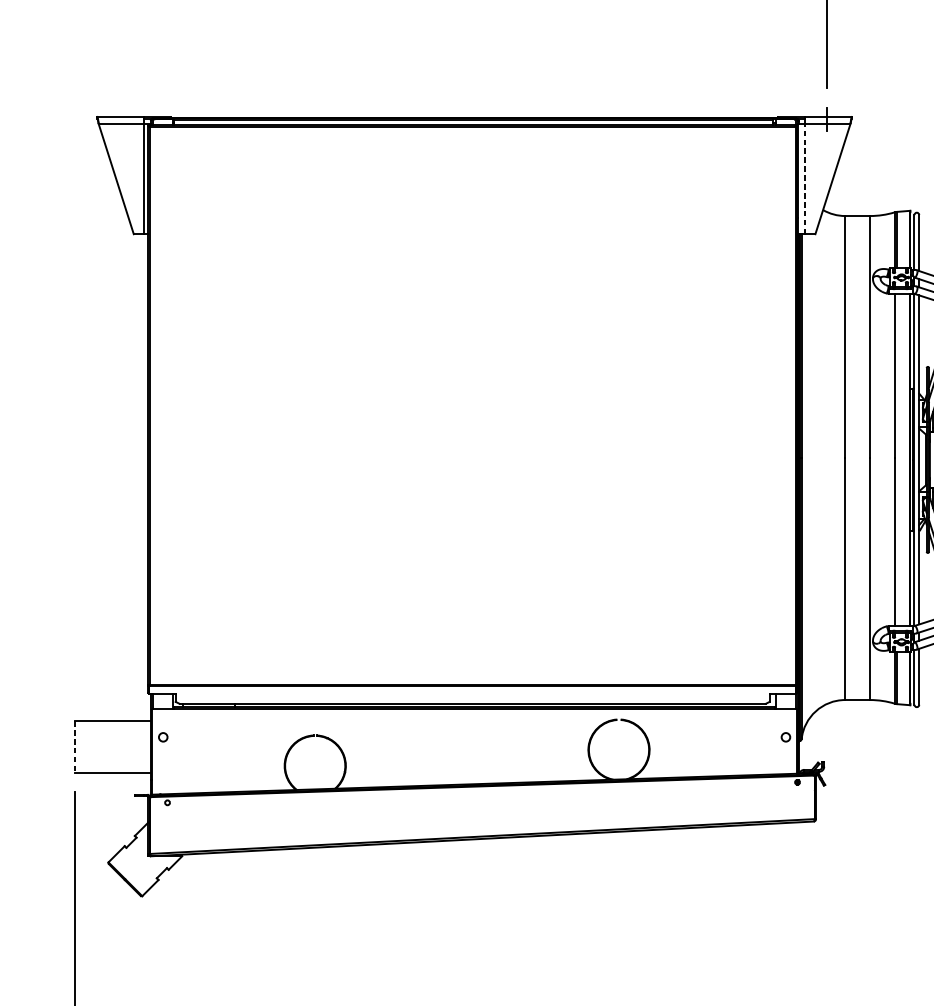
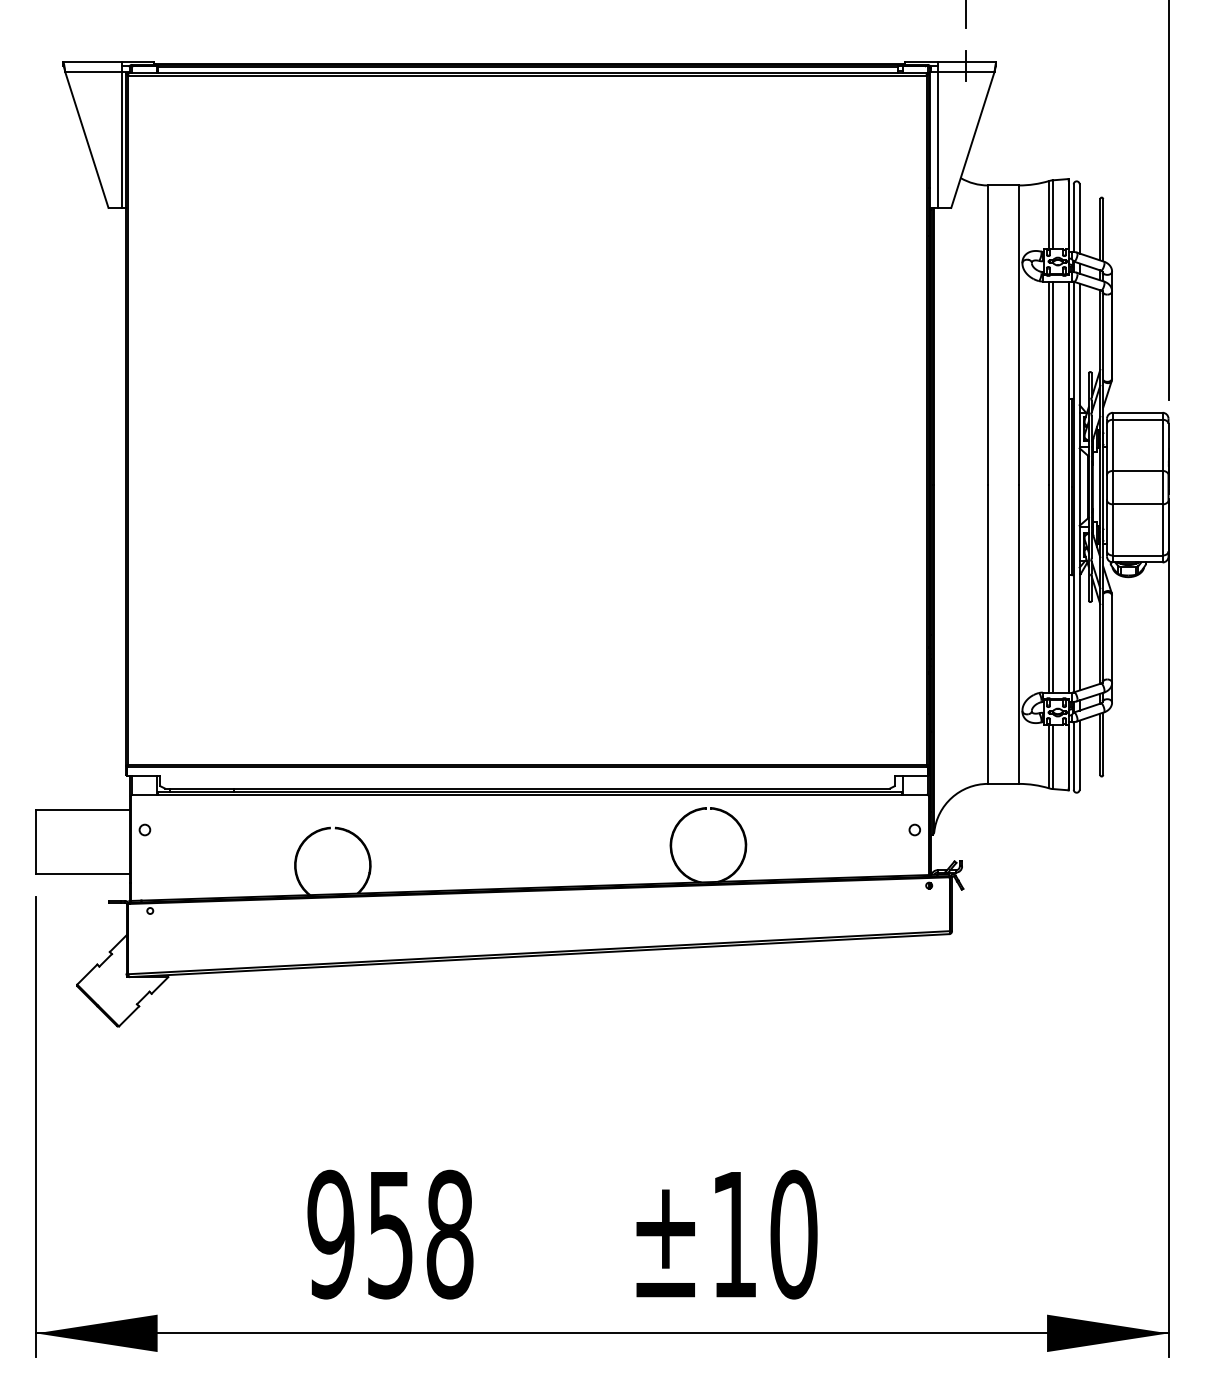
line: (805, 178) -> (938, 139), dashed -> solid
line: (897, 459) -> (1052, 486), added
line: (75, 746) -> (36, 841), dashed -> solid

